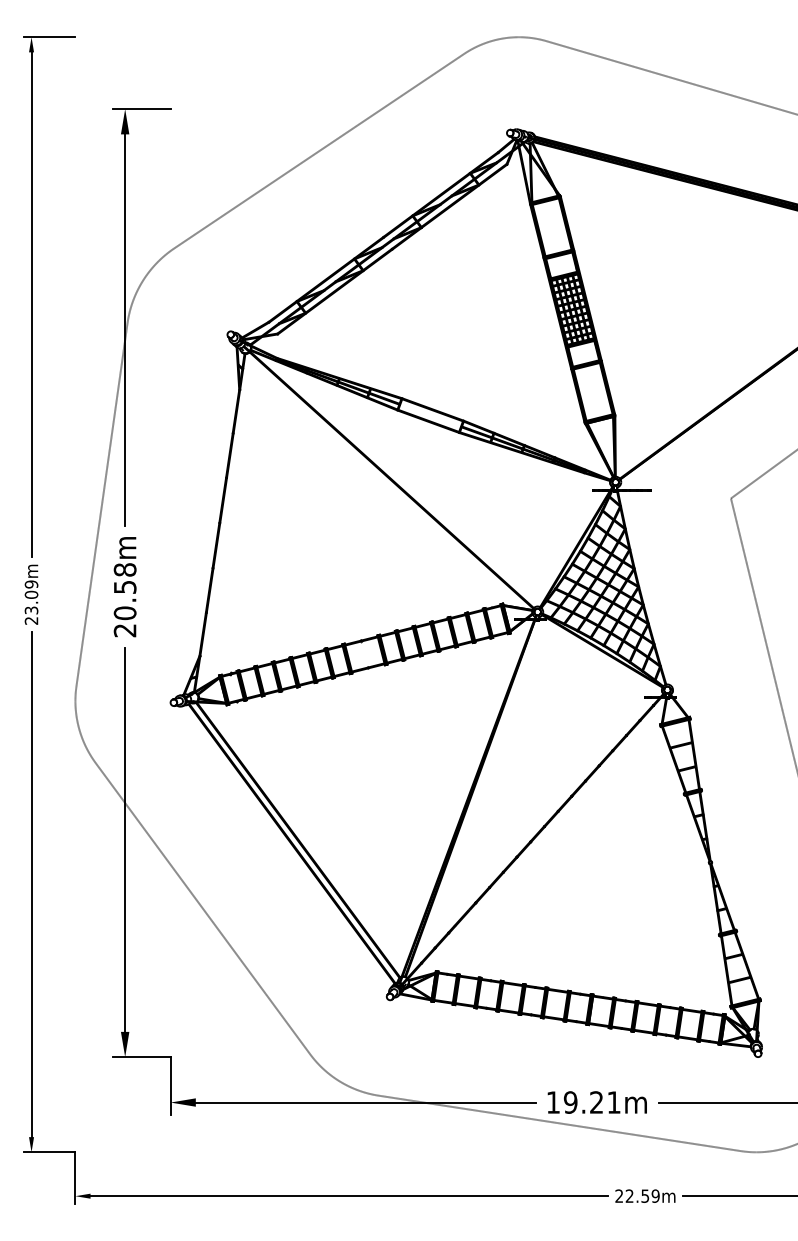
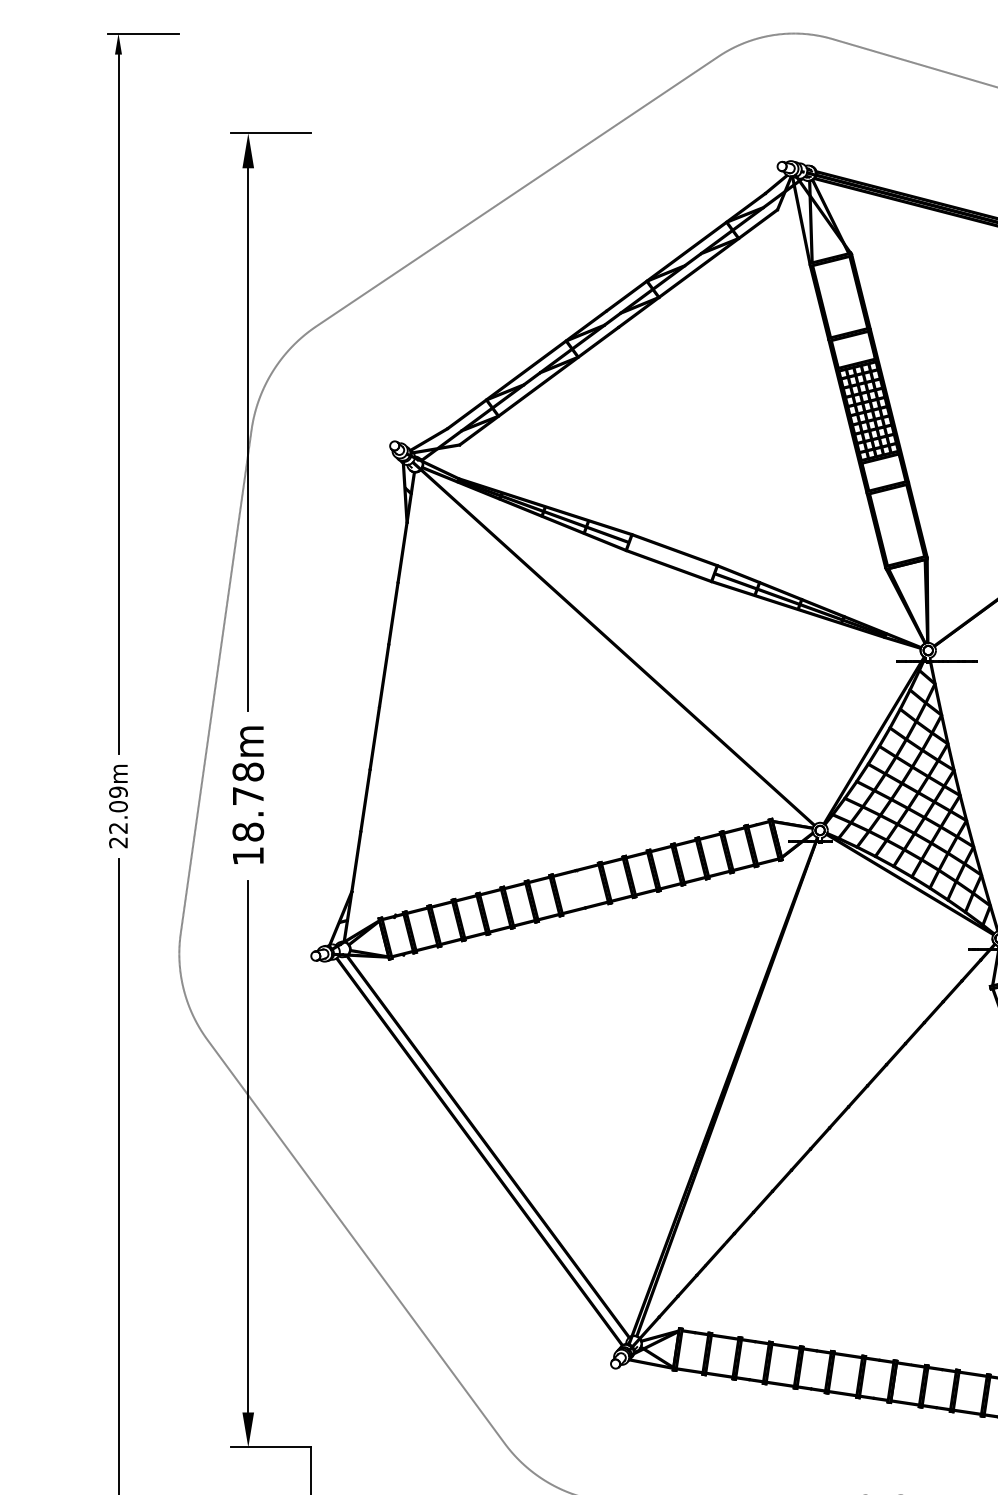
text: (124, 609) -> (247, 826), 20.58m -> 18.78m
text: (31, 610) -> (118, 828), 23.09m -> 22.09m

